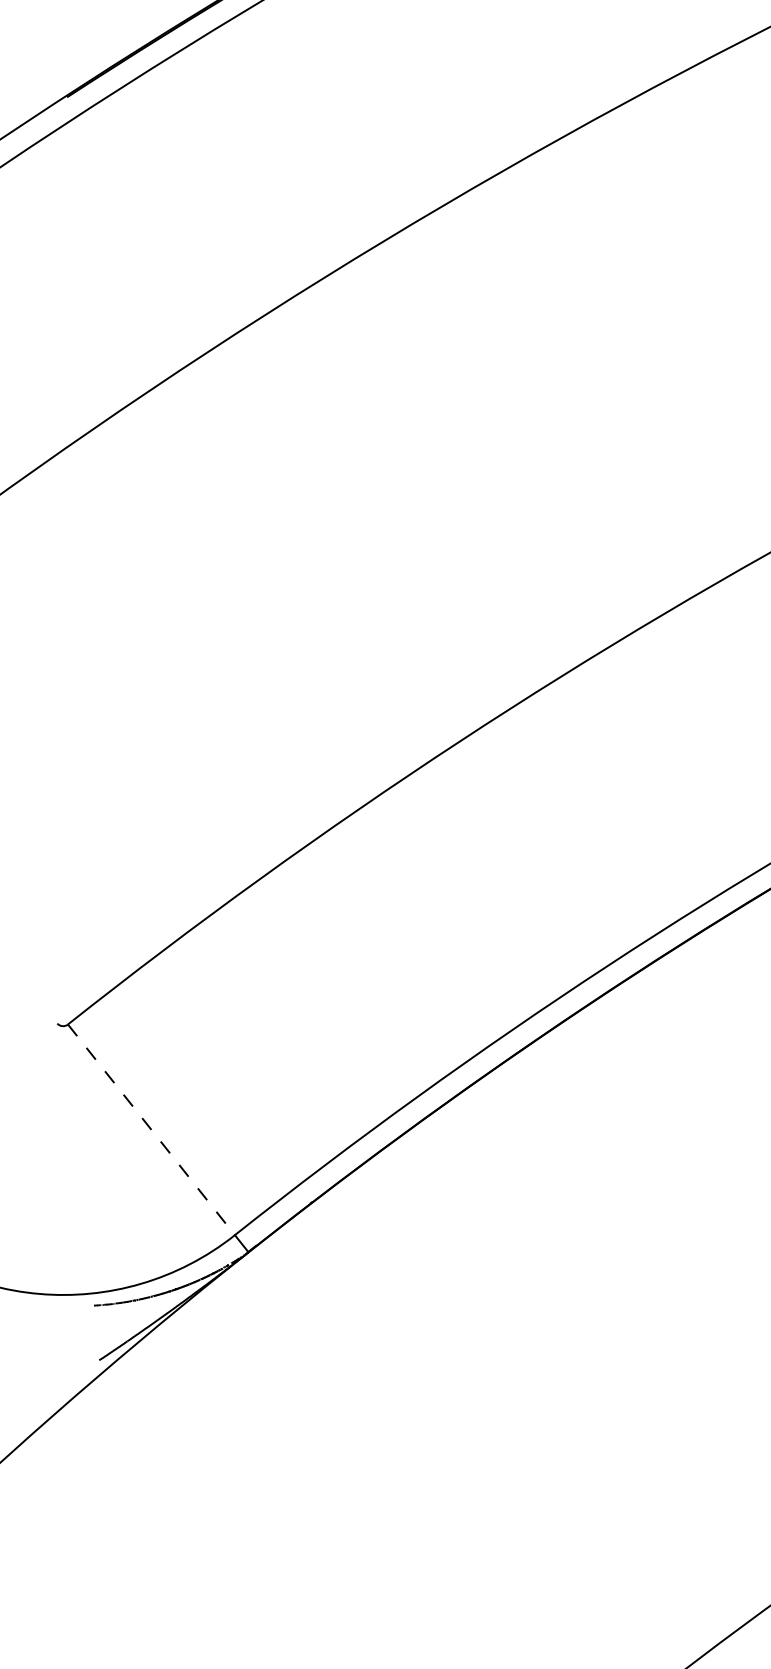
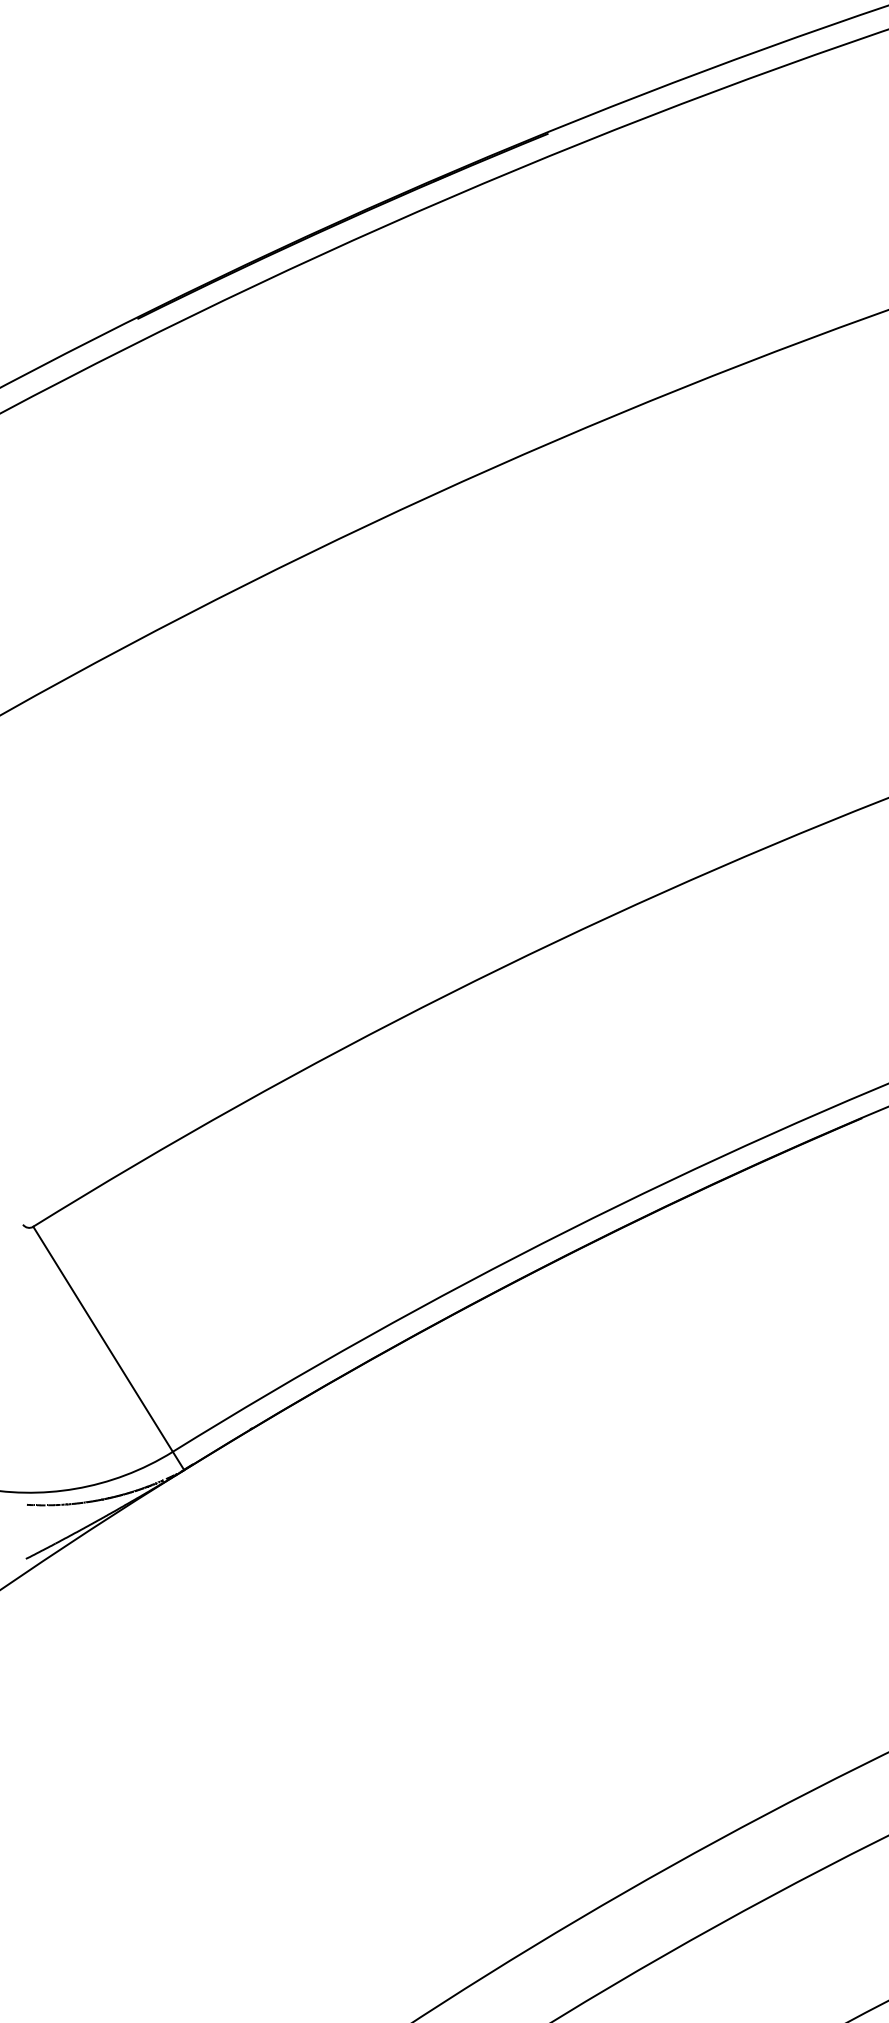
line: (151, 1130) -> (103, 1339), dashed -> solid

